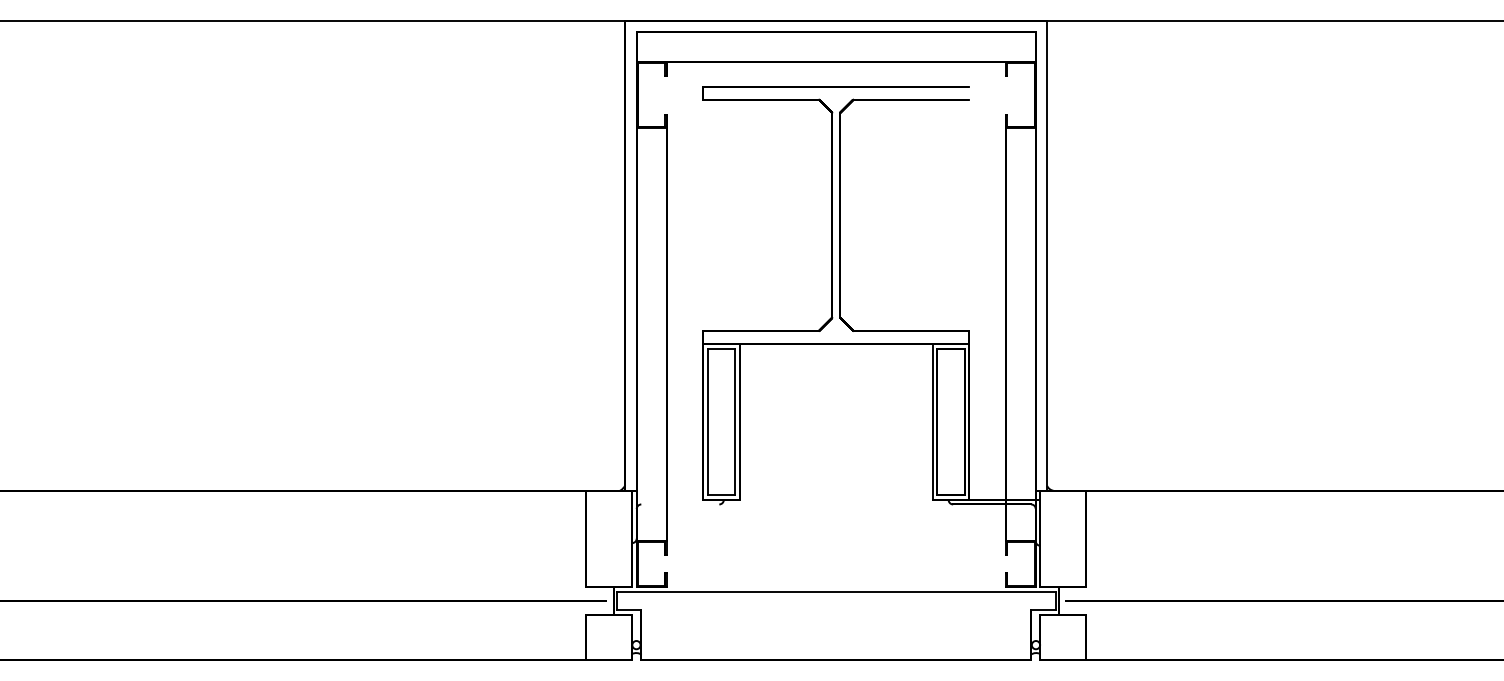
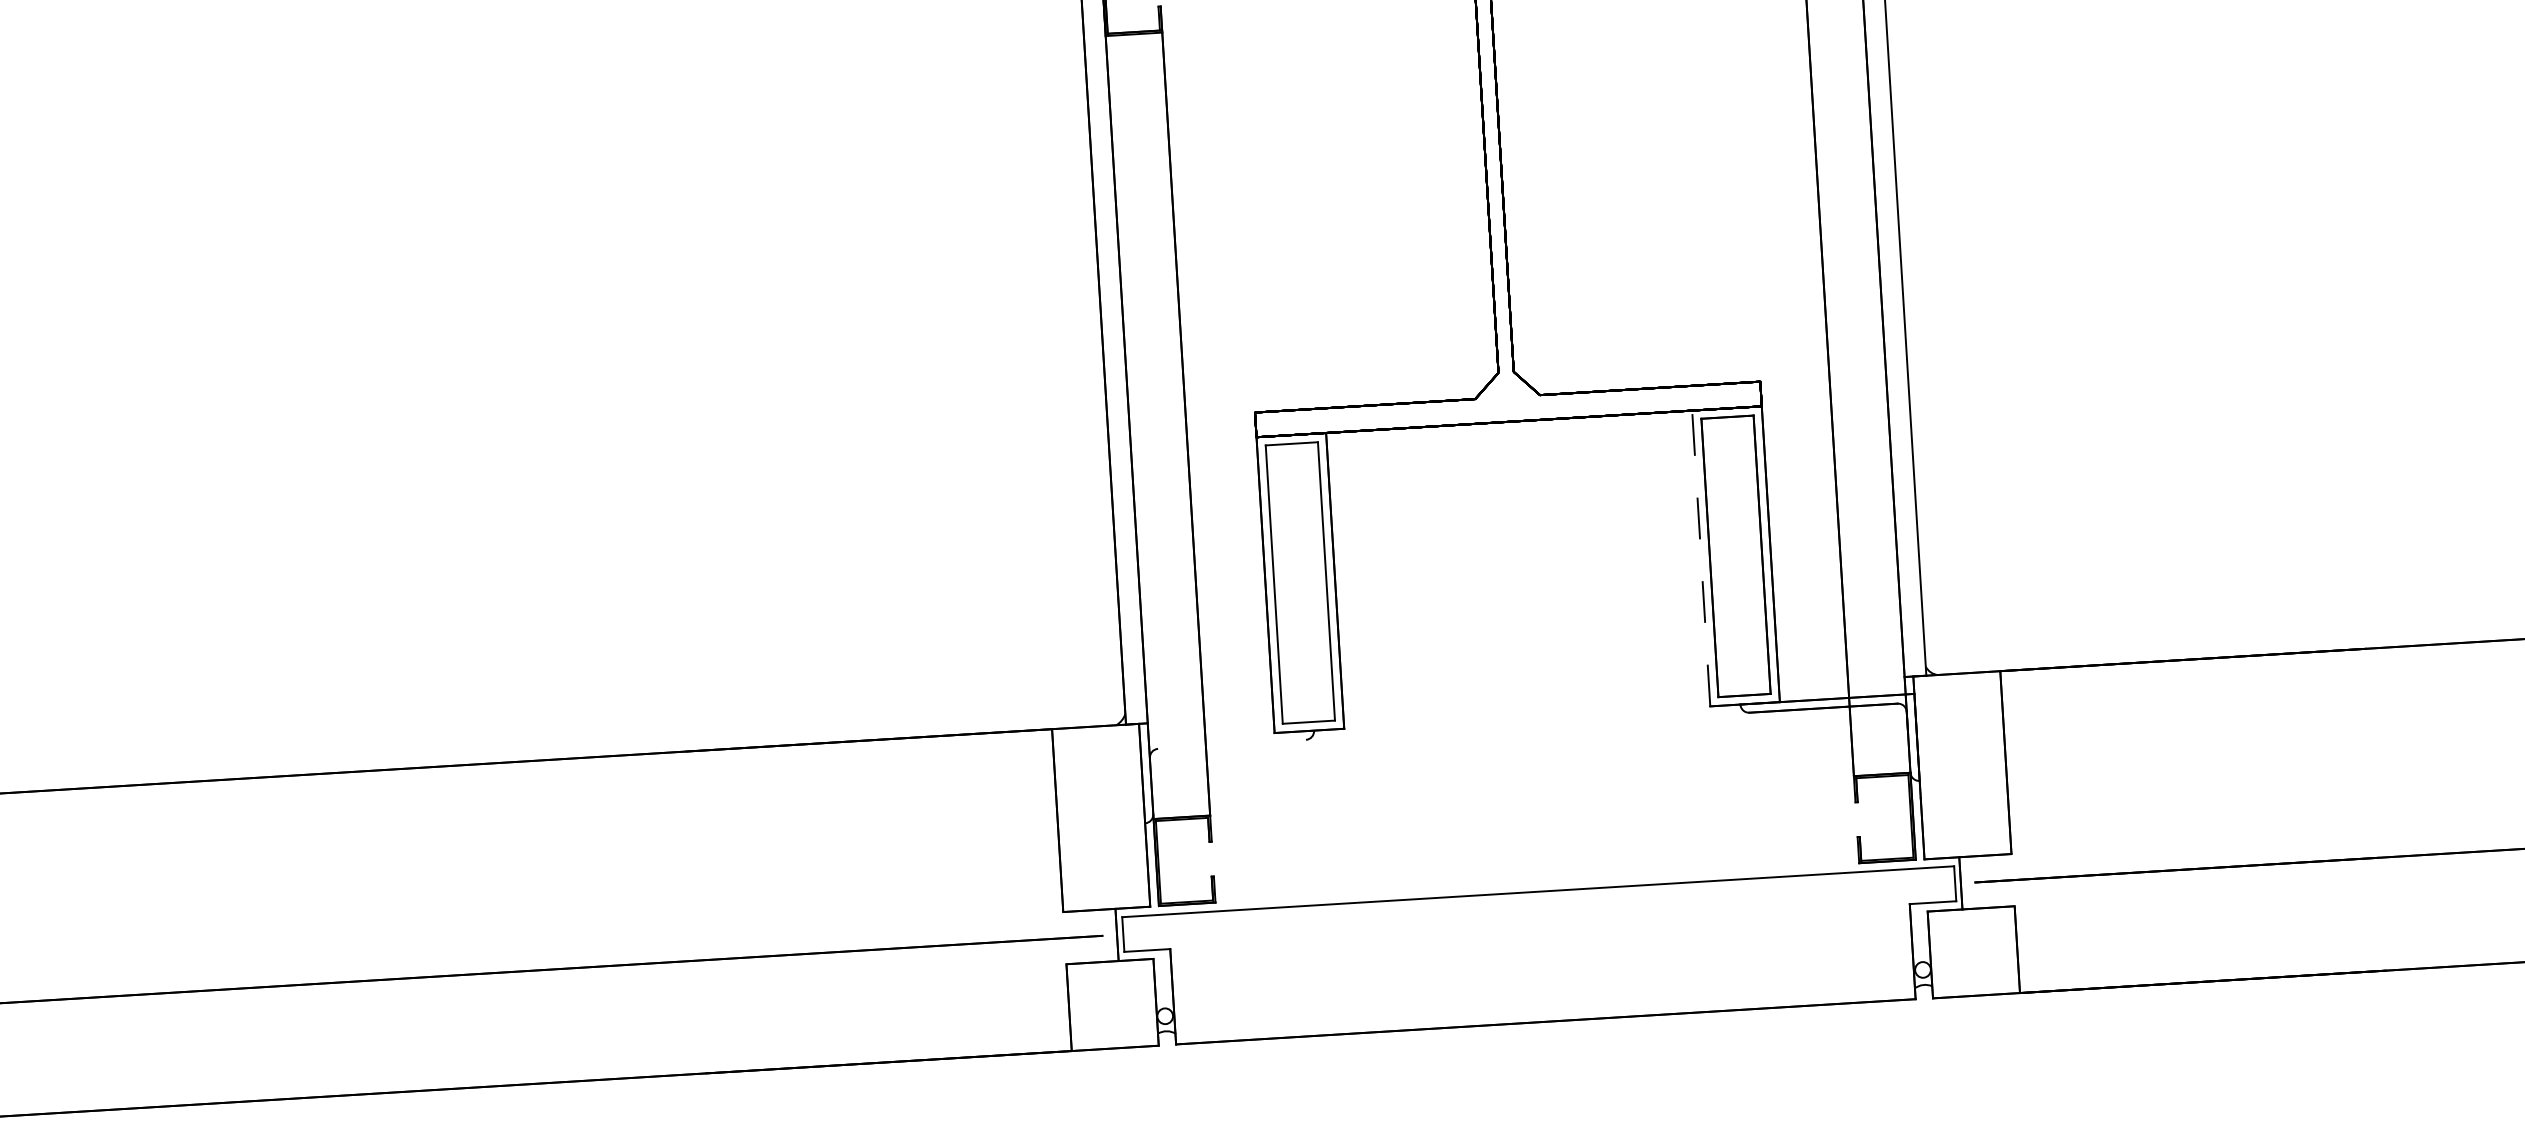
line: (932, 421) -> (1700, 557), solid -> dashed

